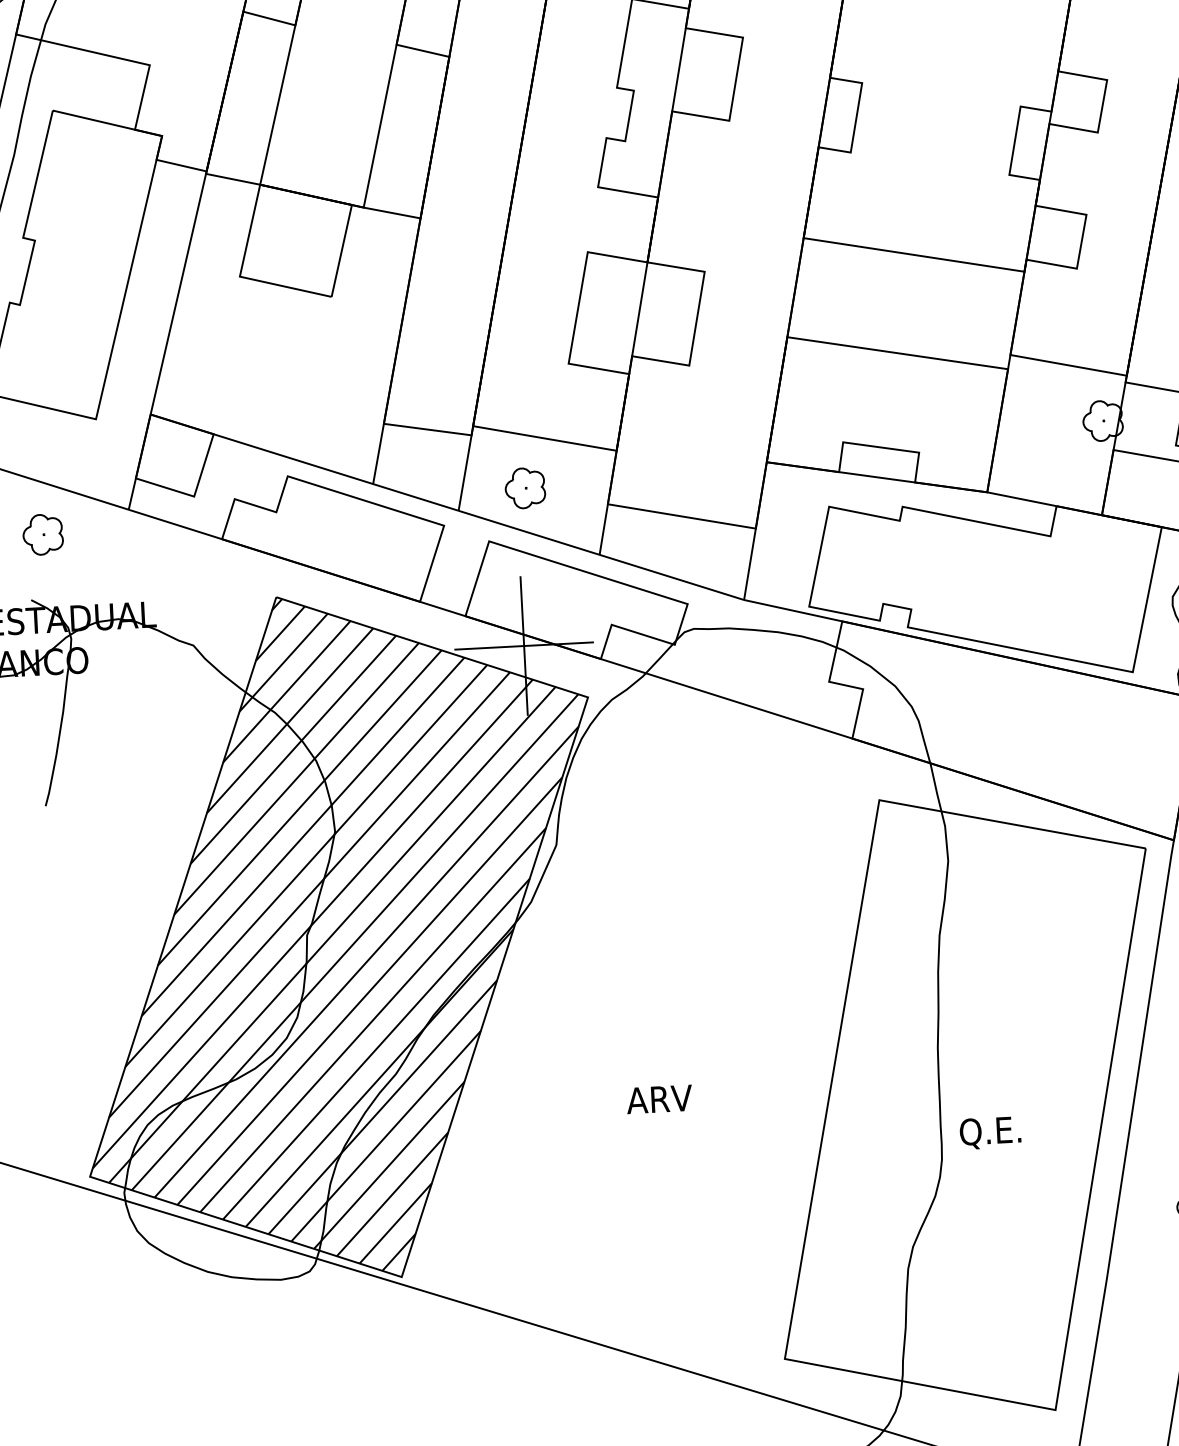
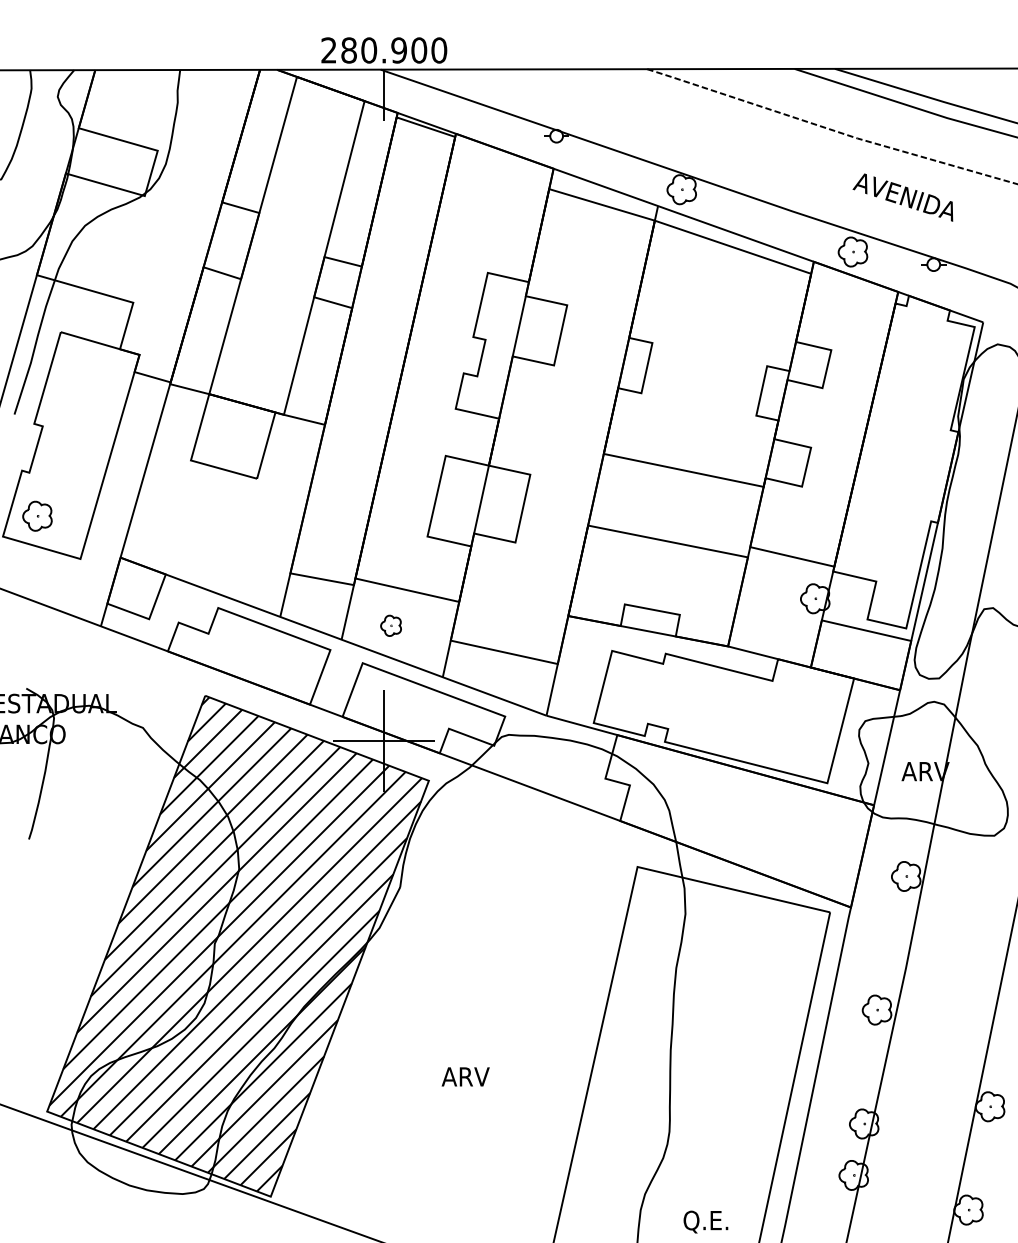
part: (524, 487) -> (390, 625), size x0.7
part: (43, 533) -> (37, 515), moved
text: (989, 1132) -> (705, 1221), moved

